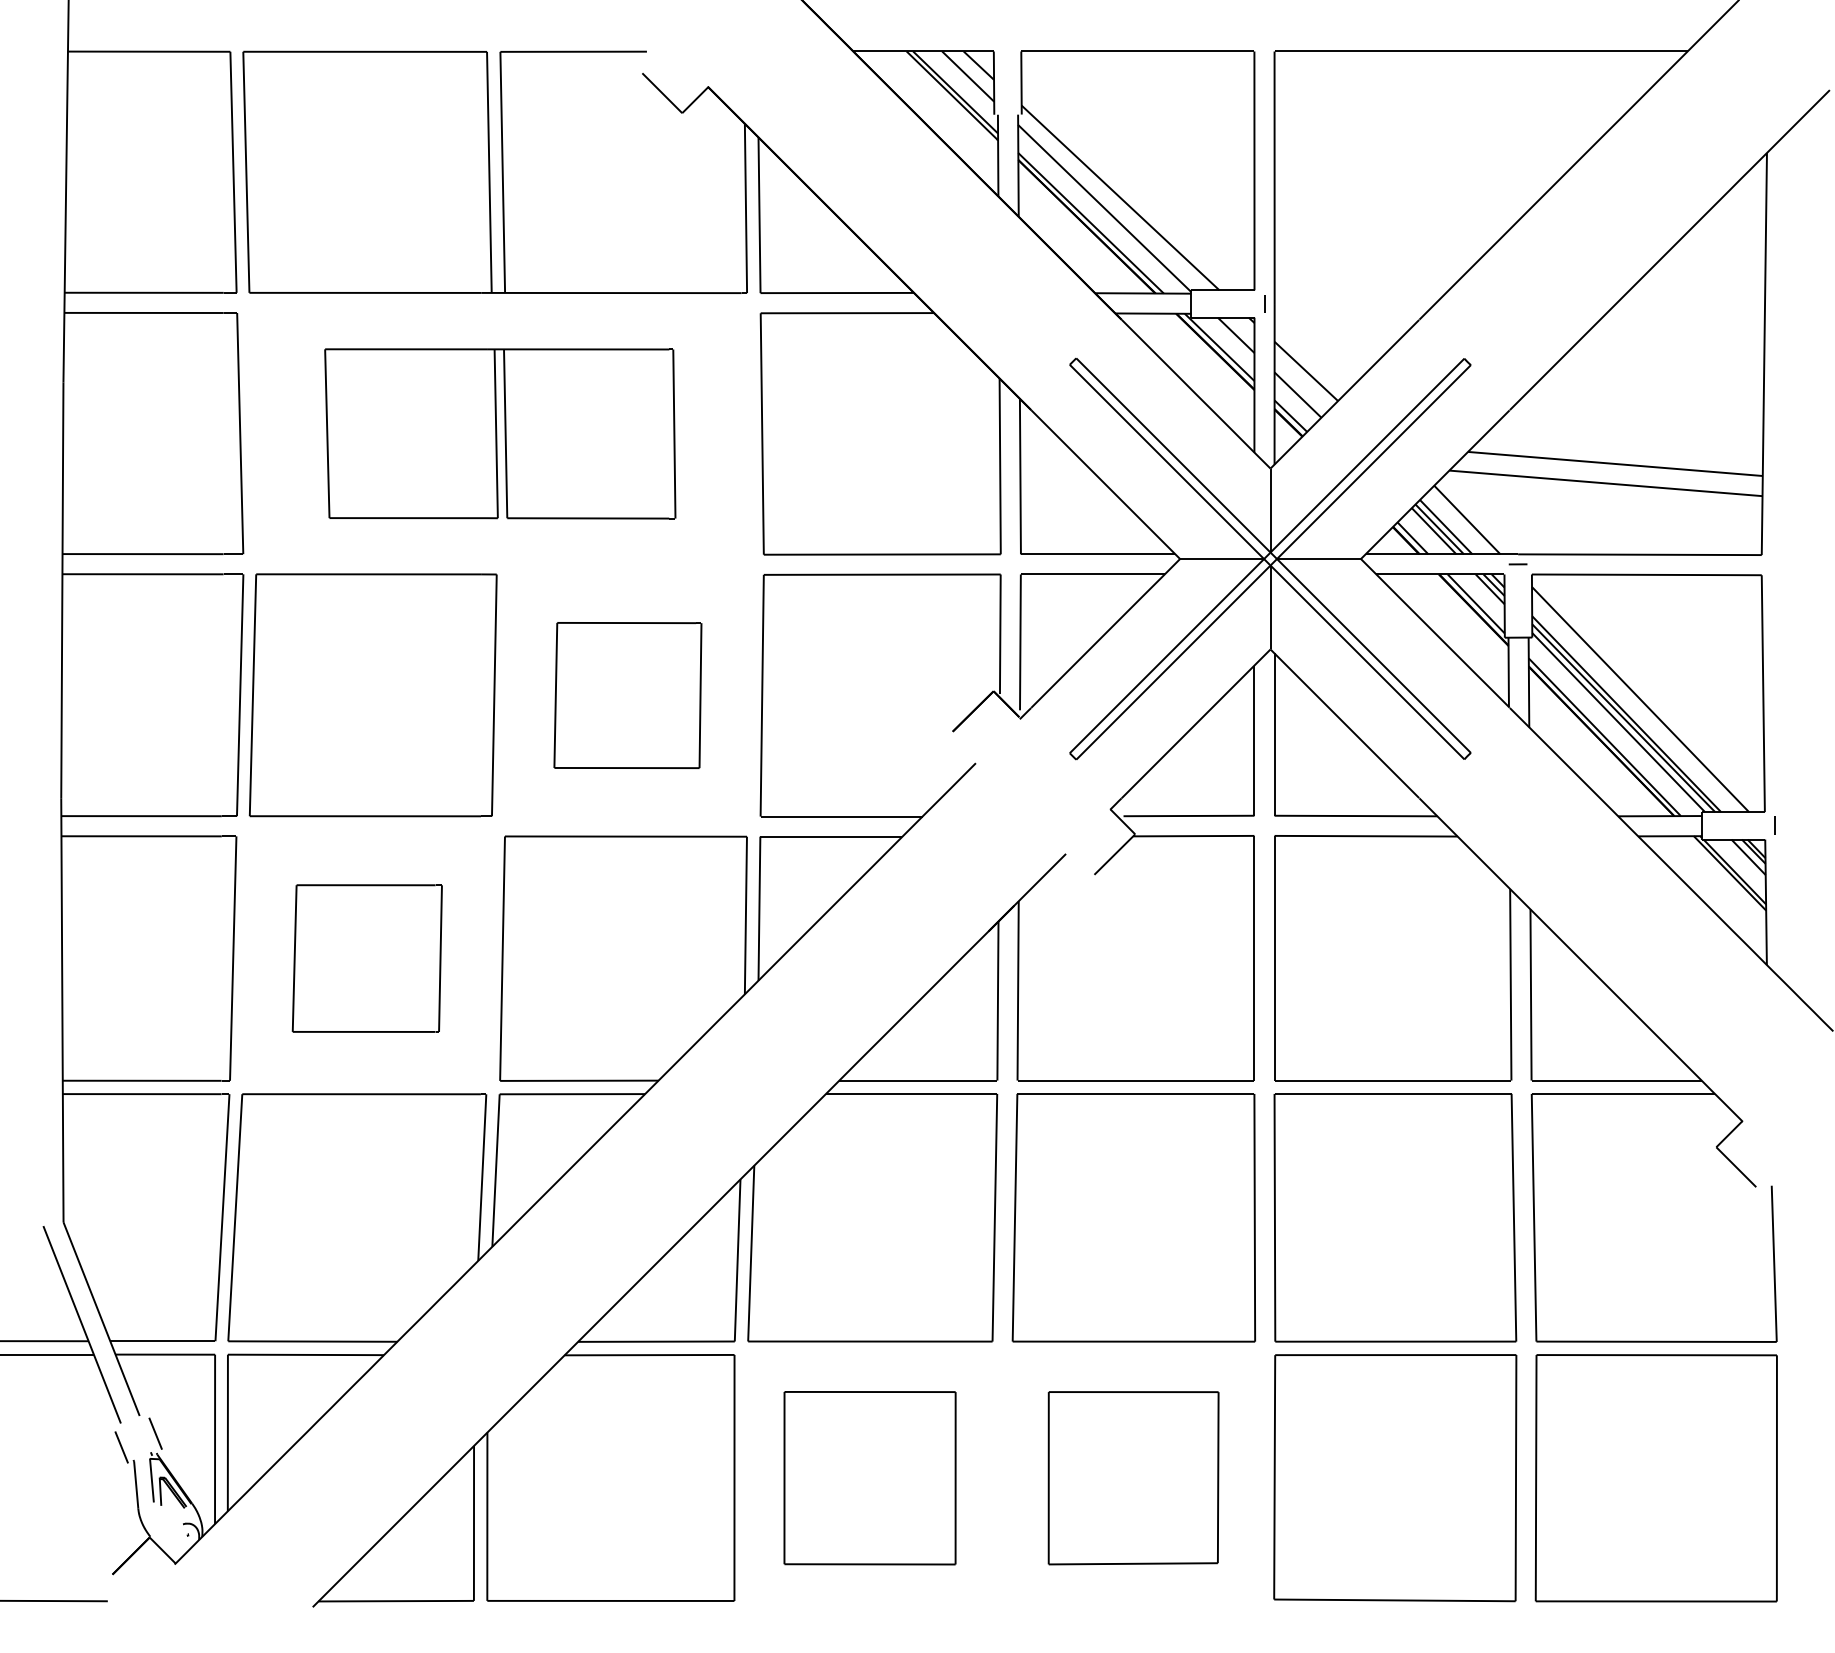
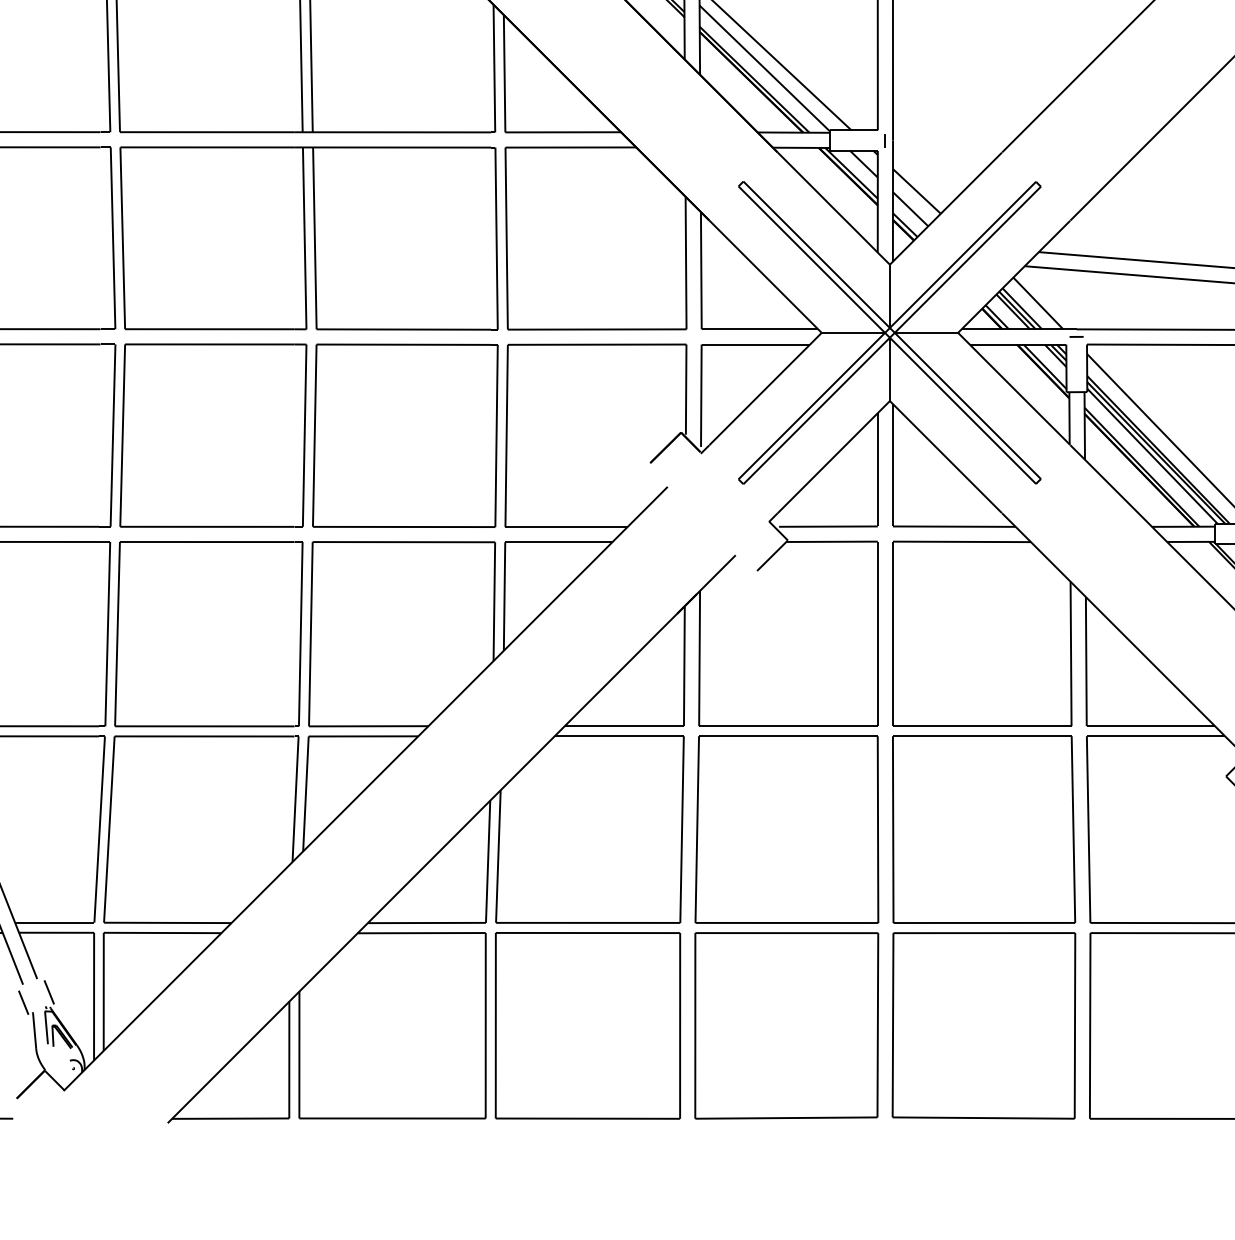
part: (500, 433) -> (309, 238), size x1.43
part: (627, 695) -> (405, 435), size x1.67
part: (367, 958) -> (209, 634), size x1.67
part: (869, 1478) -> (587, 1026), size x1.43
part: (1133, 1478) -> (786, 1026), size x1.43

